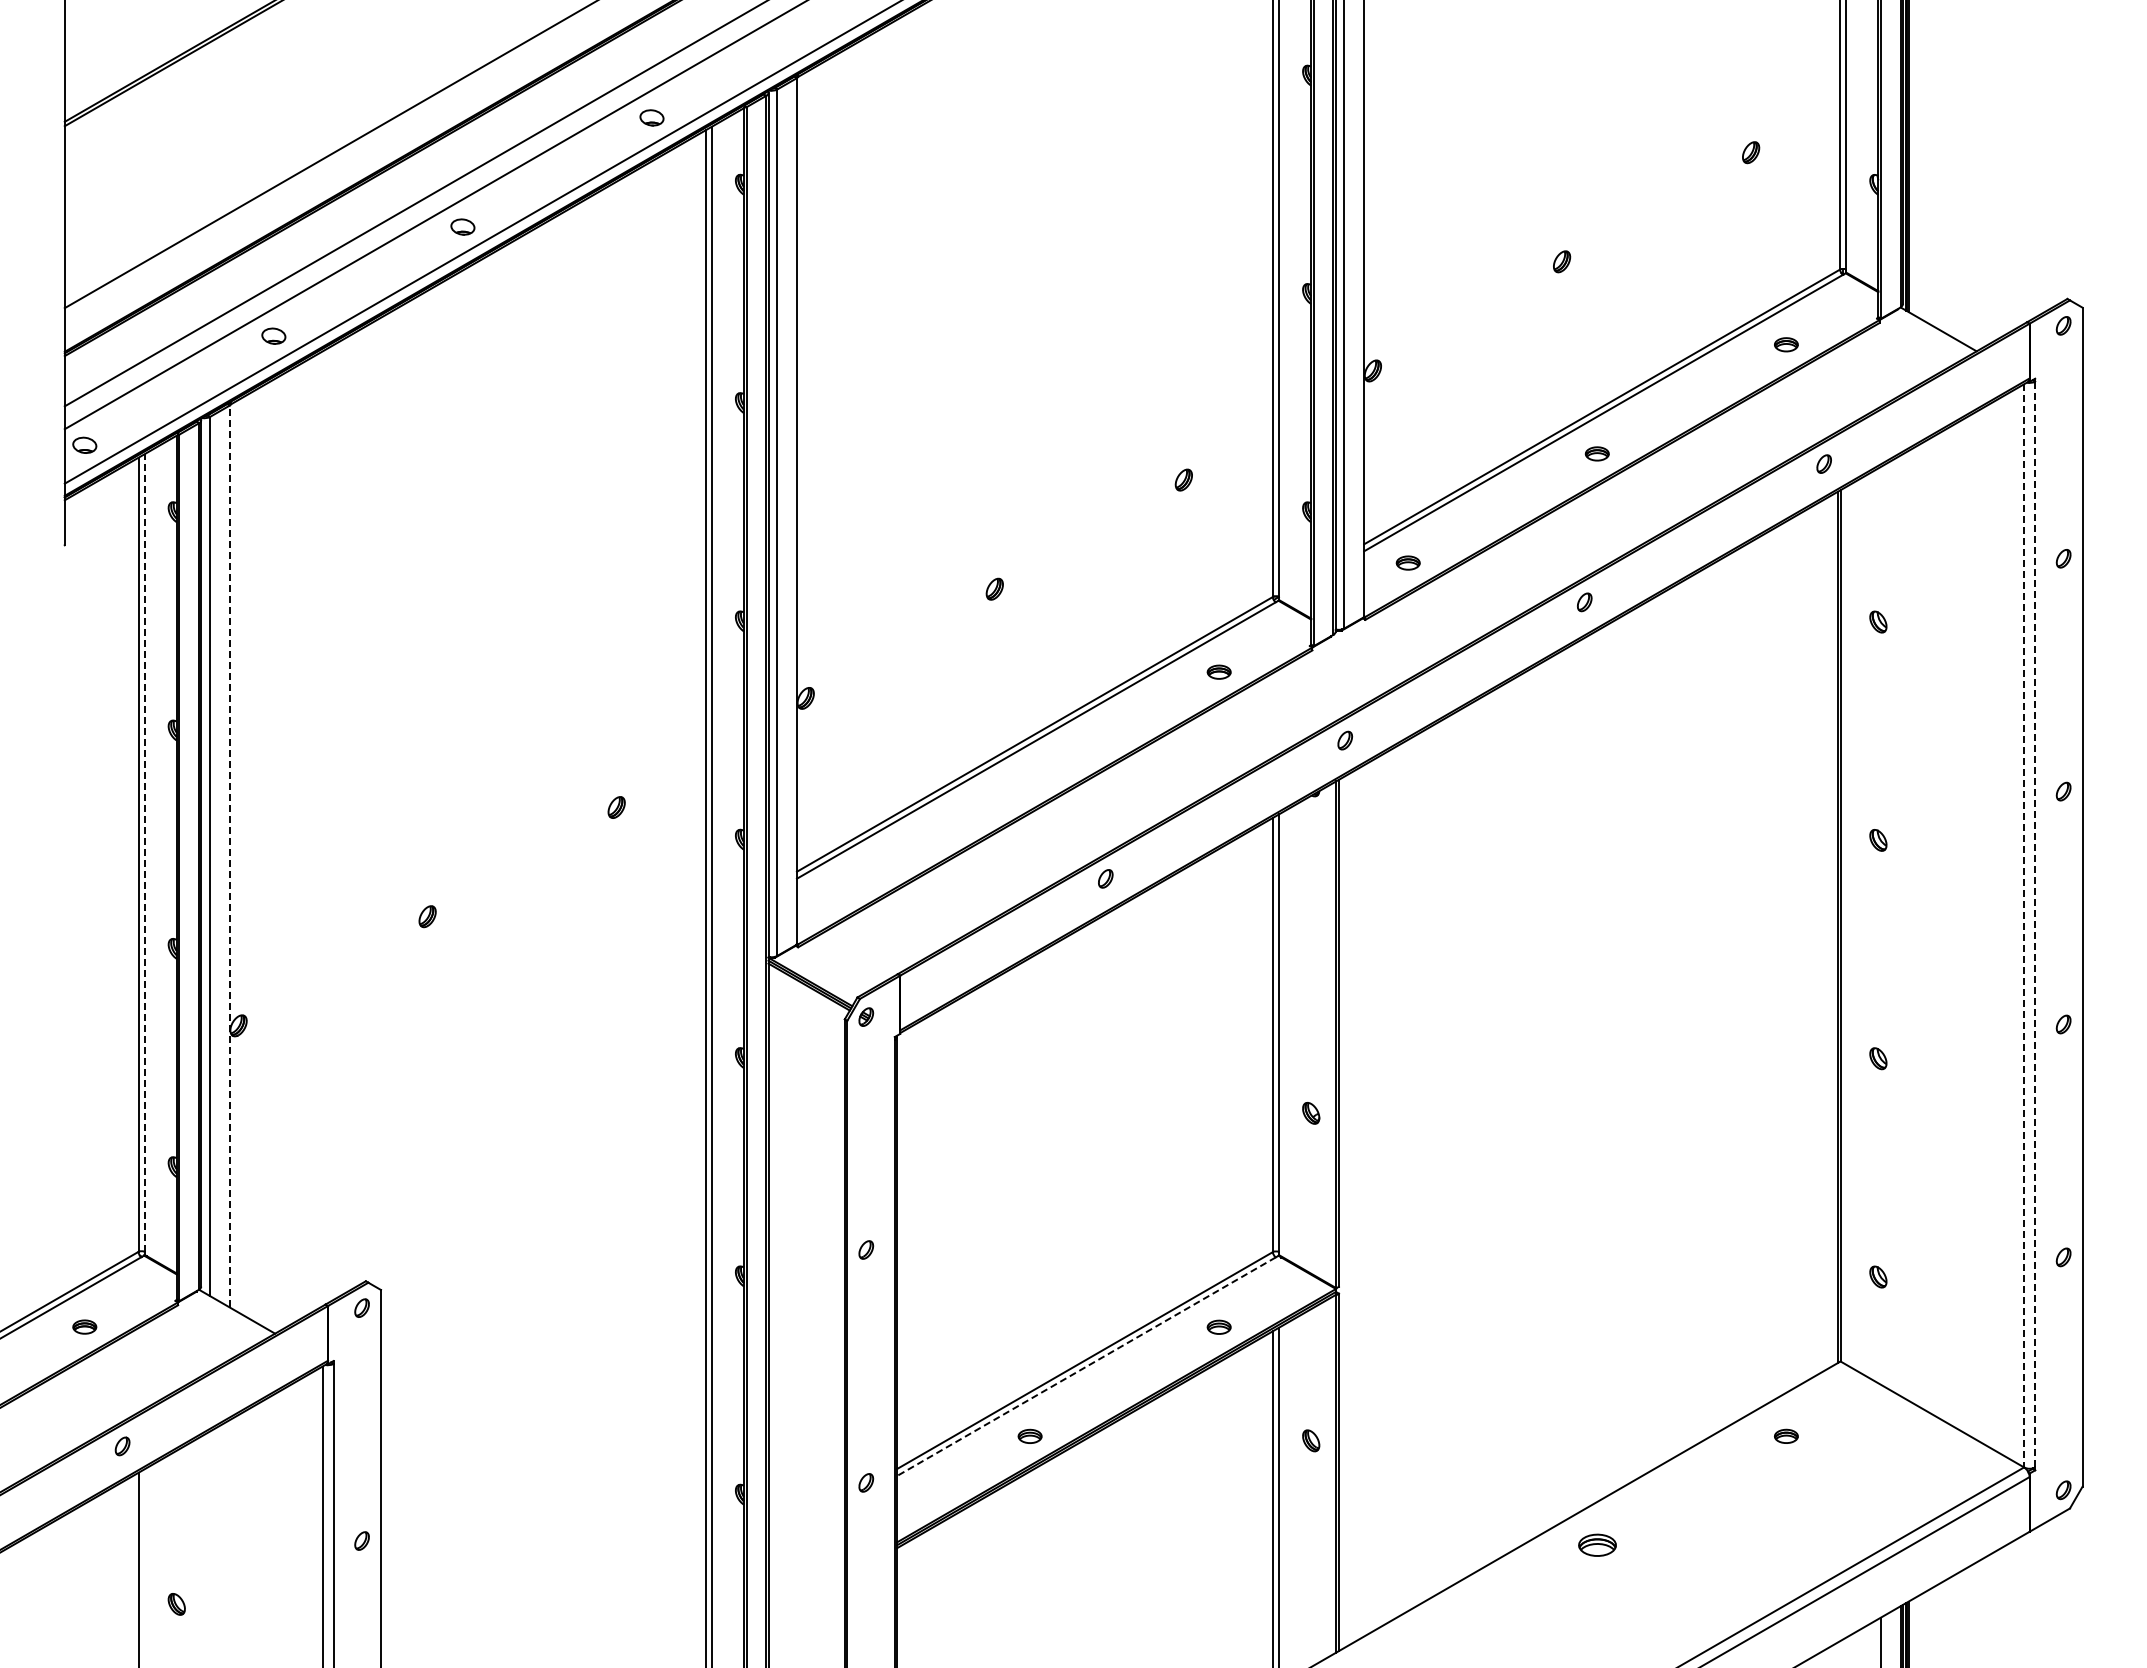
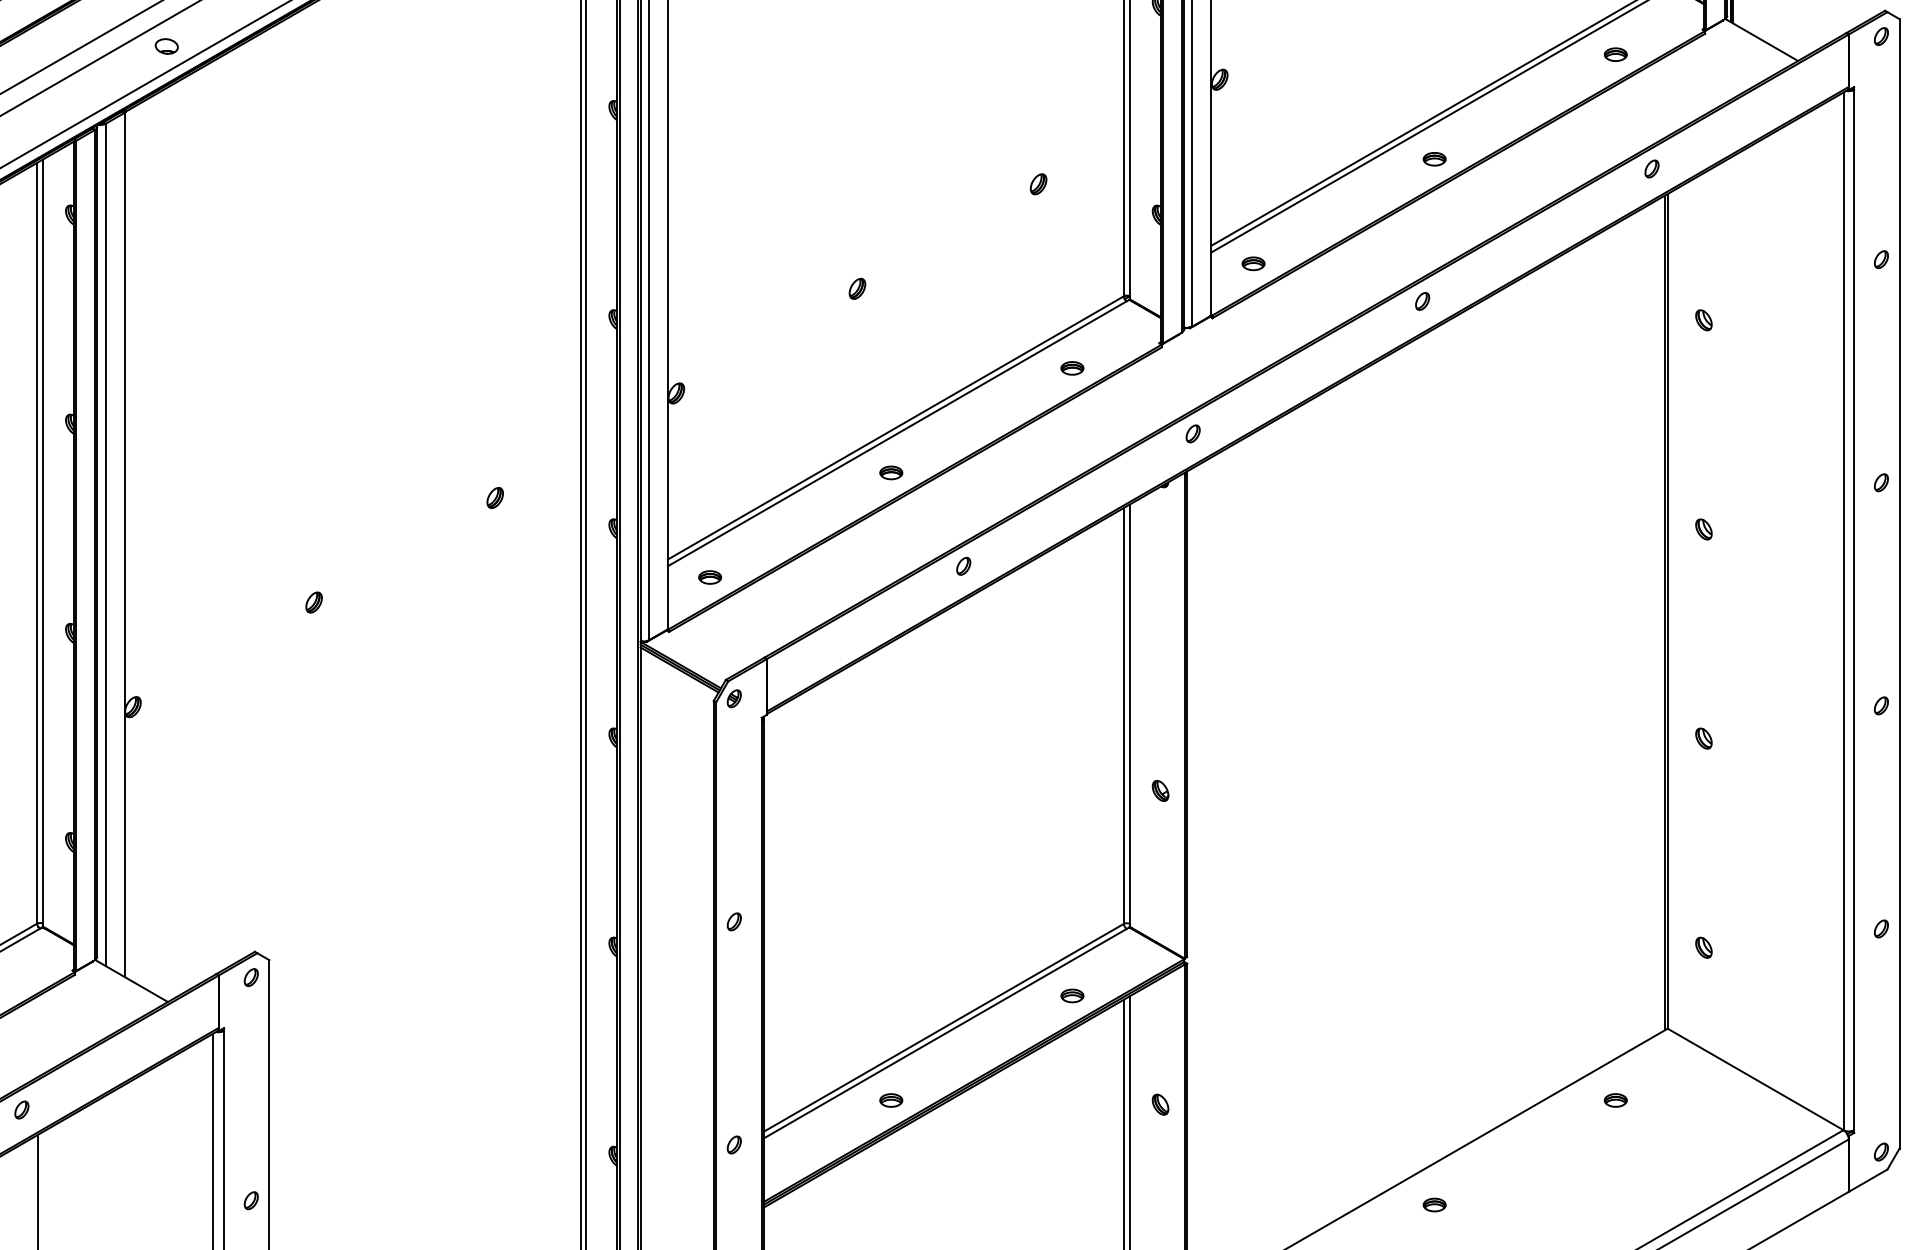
part: (1029, 780) -> (890, 472), added
line: (144, 853) -> (42, 542), dashed -> solid
line: (229, 856) -> (124, 544), dashed -> solid
part: (840, 890) -> (709, 577), added
line: (2035, 924) -> (1854, 610), dashed -> solid
line: (2024, 925) -> (1843, 611), dashed -> solid
line: (1086, 1366) -> (945, 1033), dashed -> solid
part: (1596, 1545) -> (1433, 1204), size x0.62

